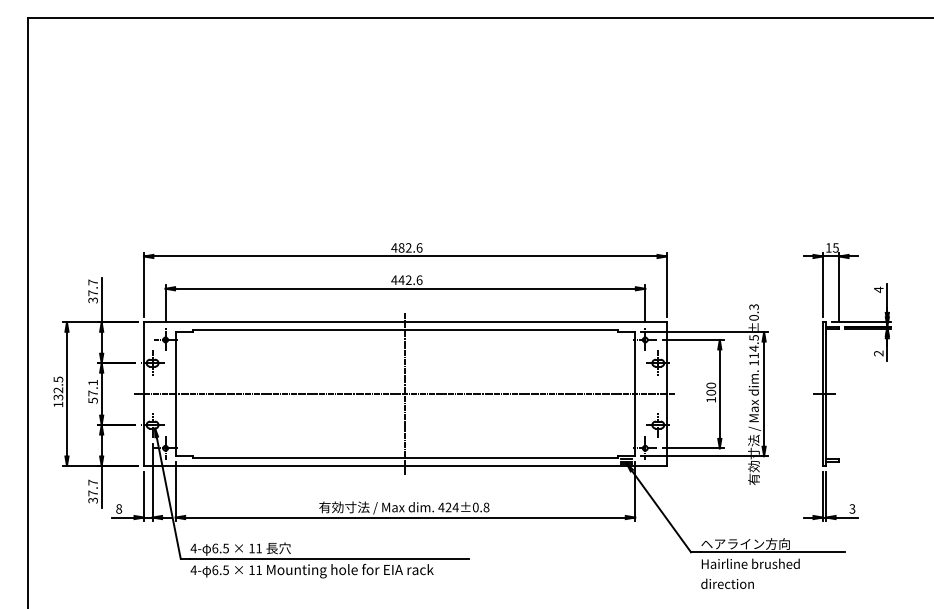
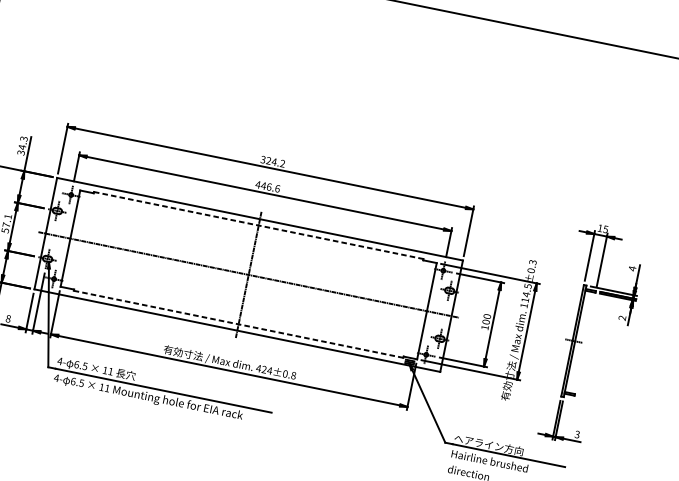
text: (406, 247) -> (272, 161), 482.6 -> 324.2
text: (408, 279) -> (269, 186), 442.6 -> 446.6
text: (92, 287) -> (22, 142), 37.7 -> 34.3
line: (405, 330) -> (258, 225), solid -> dashed
line: (404, 457) -> (237, 323), solid -> dashed

